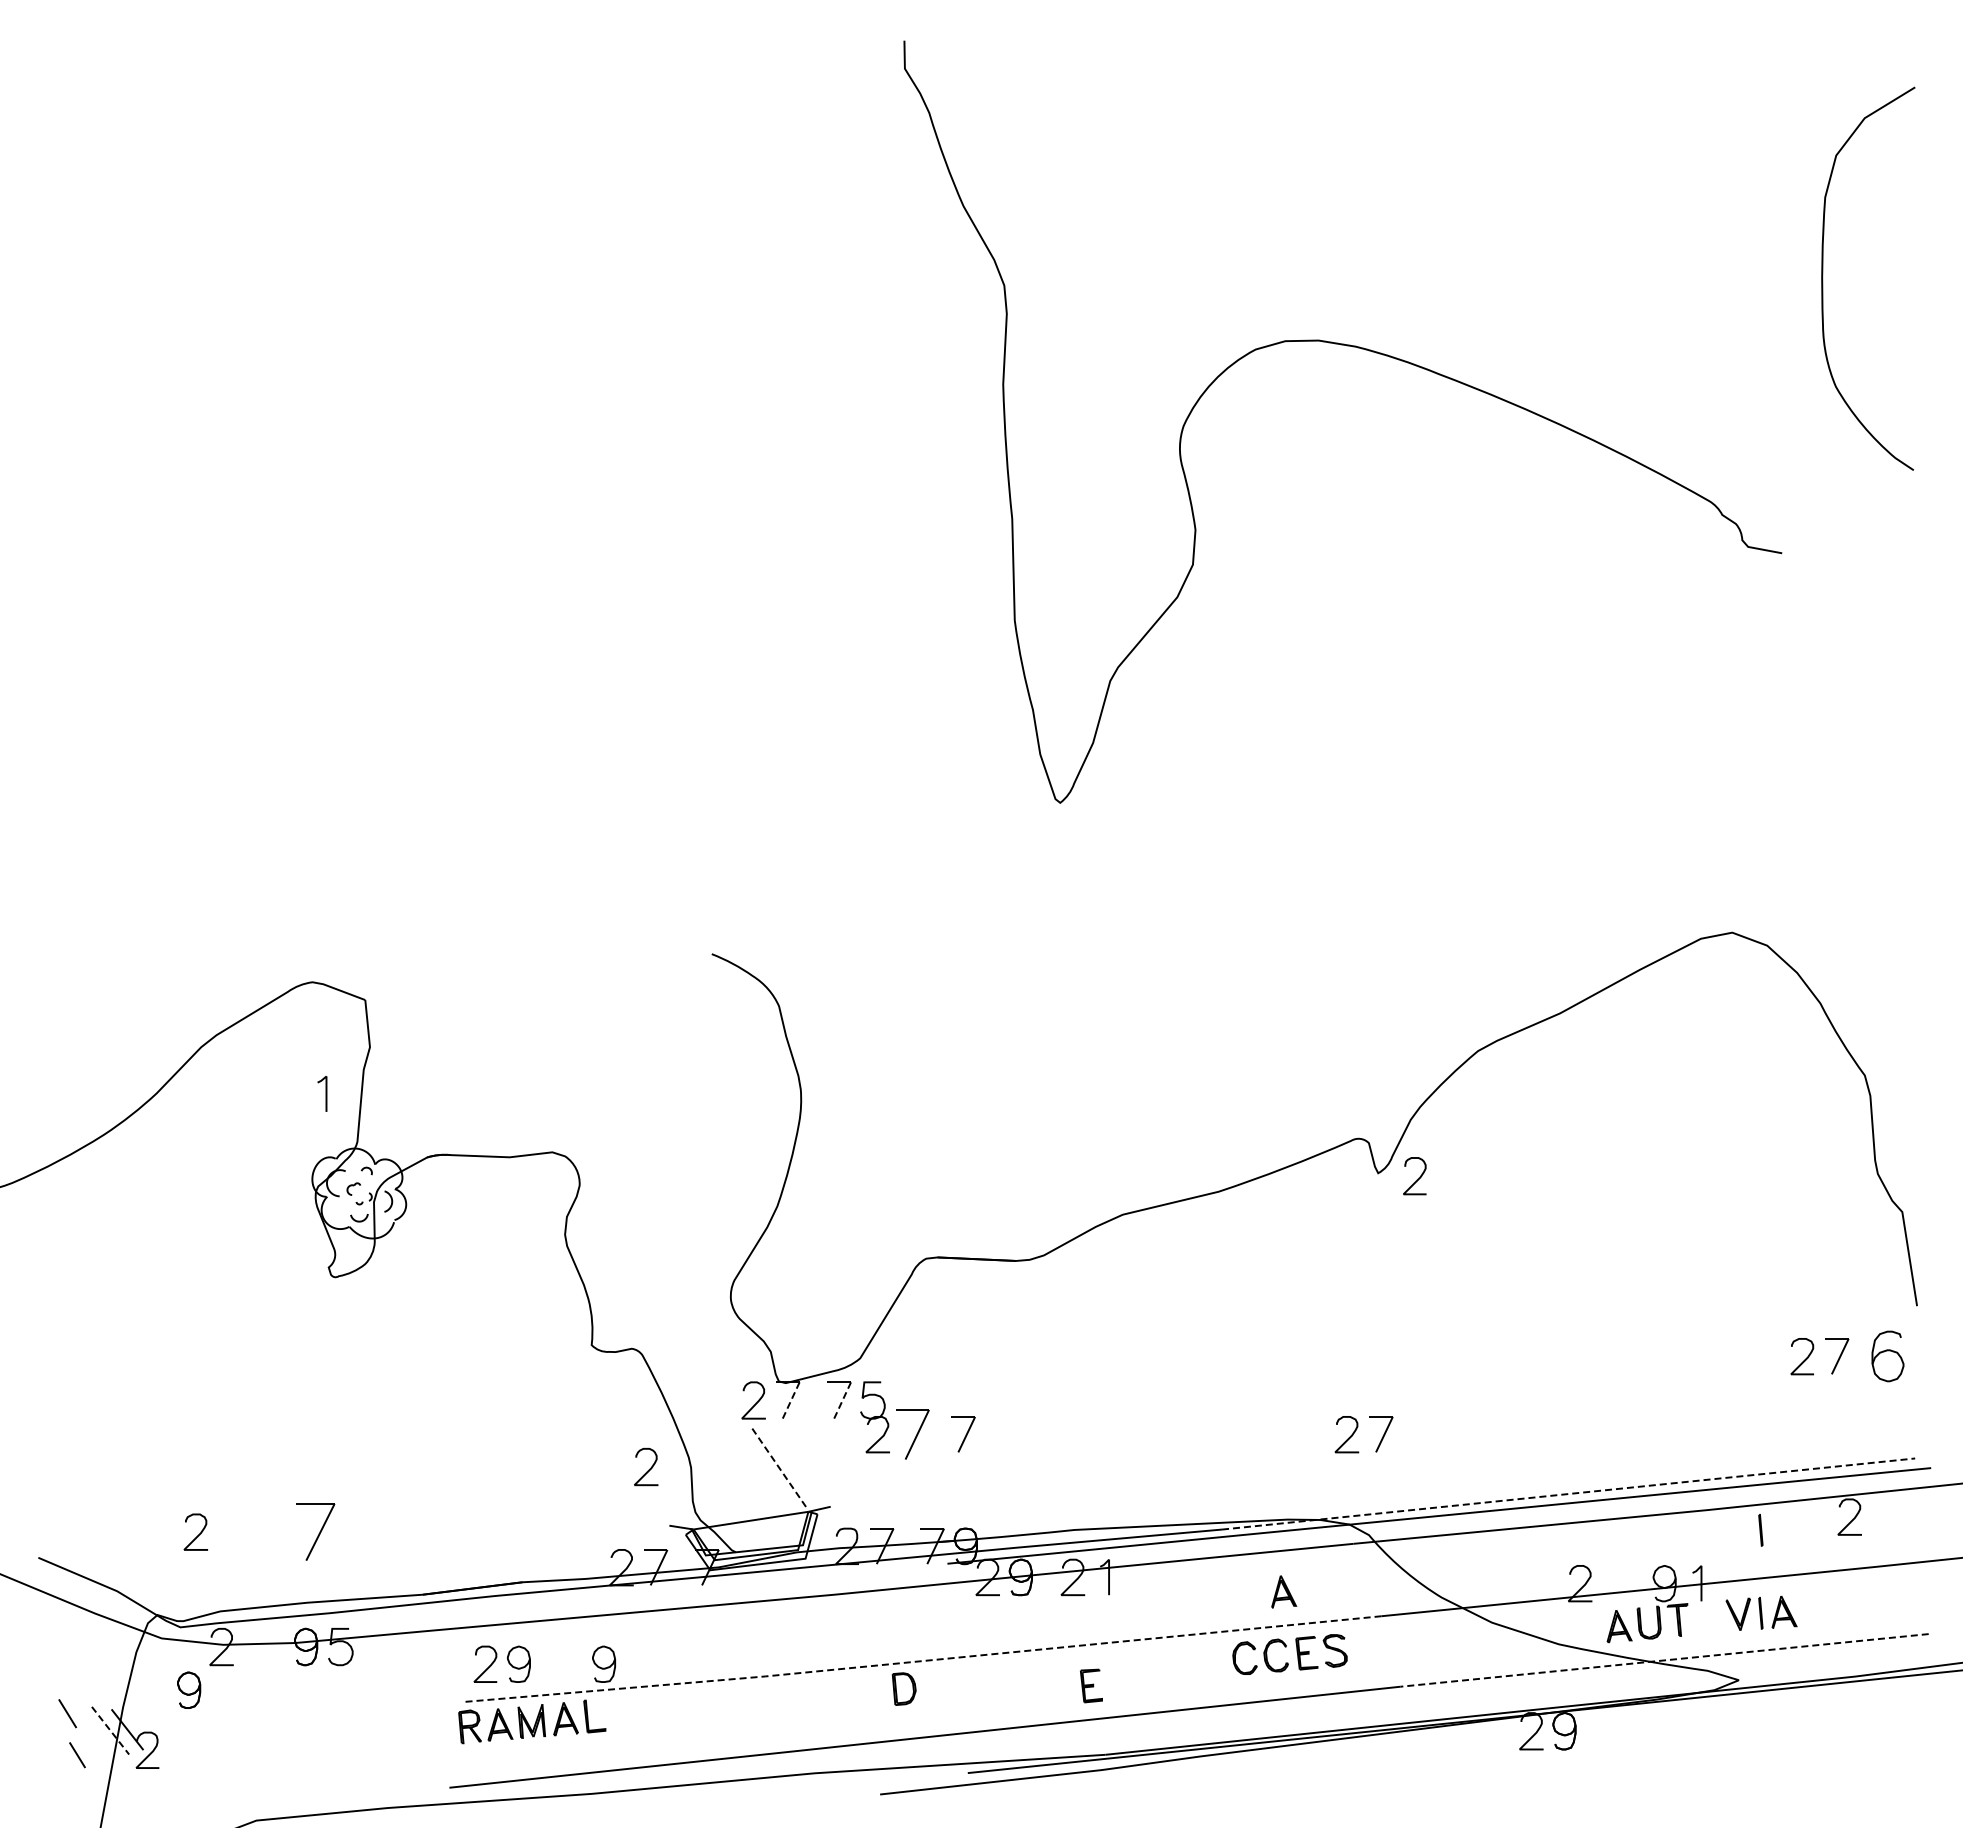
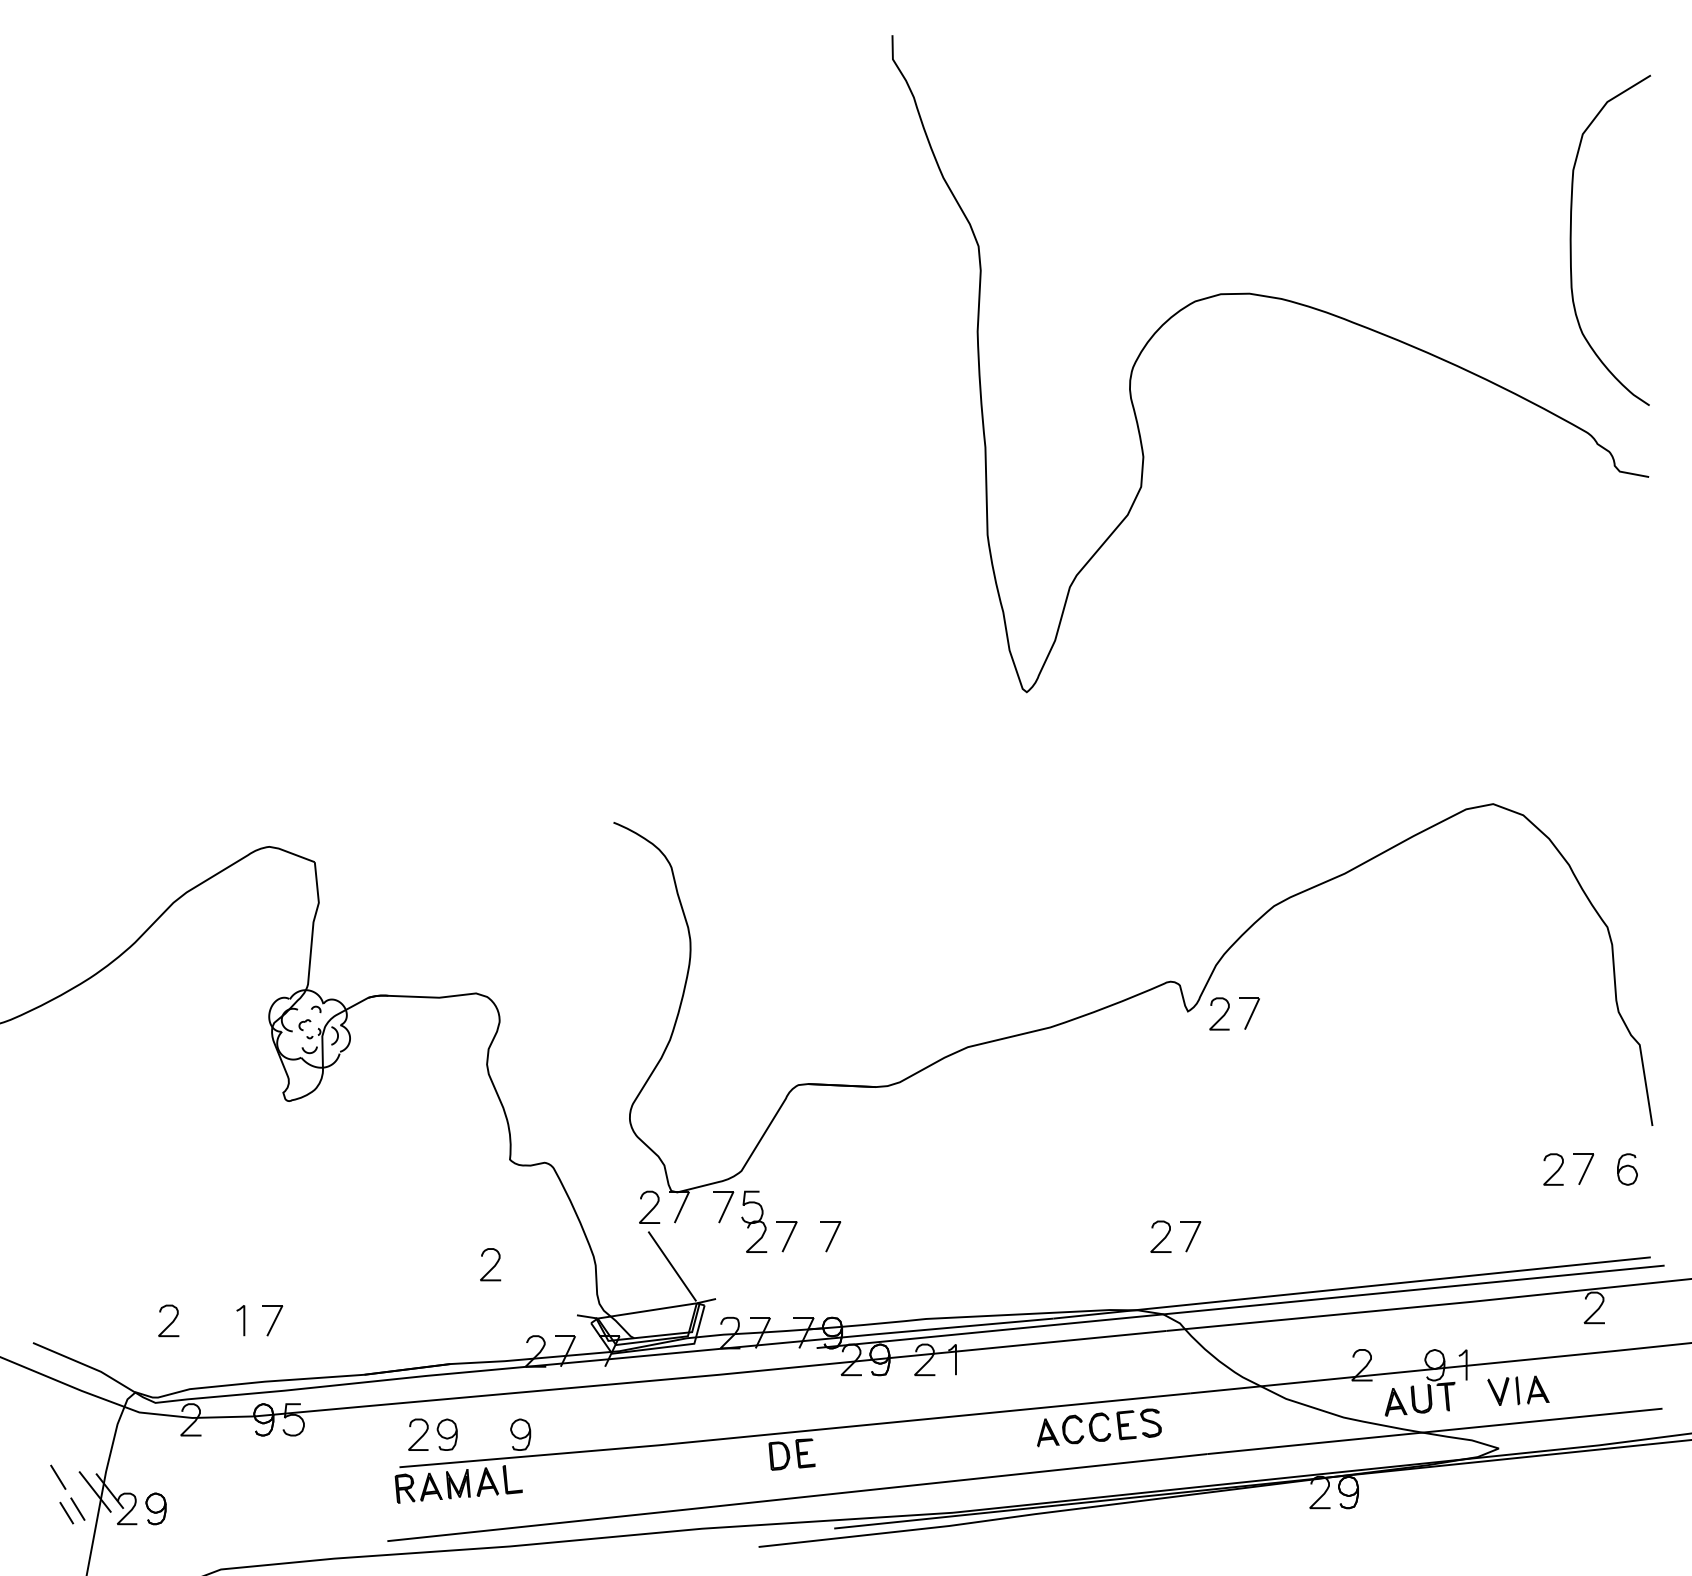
curve: (1361, 349) -> (1286, 301), moved
line: (325, 1093) -> (243, 1320), moved
part: (1449, 1175) -> (1249, 1013), added
part: (1888, 1356) -> (1627, 1169), size x0.71
line: (790, 1400) -> (681, 1207), dashed -> solid
line: (842, 1400) -> (726, 1207), dashed -> solid
part: (913, 1434) -> (787, 1236), size x0.71
curve: (648, 1469) -> (492, 1266), moved
line: (780, 1469) -> (672, 1266), dashed -> solid
line: (1568, 1494) -> (1351, 1288), dashed -> solid
line: (1760, 1530) -> (1517, 1319), removed
part: (316, 1531) -> (272, 1320), size x0.62
part: (1284, 1591) -> (1048, 1432), moved
line: (1664, 1660) -> (1434, 1431), dashed -> solid
line: (922, 1661) -> (795, 1432), dashed -> solid
part: (1091, 1685) -> (805, 1453), moved
part: (189, 1689) -> (156, 1508), moved
line: (111, 1731) -> (96, 1492), dashed -> solid
line: (90, 1750) -> (77, 1509), added

